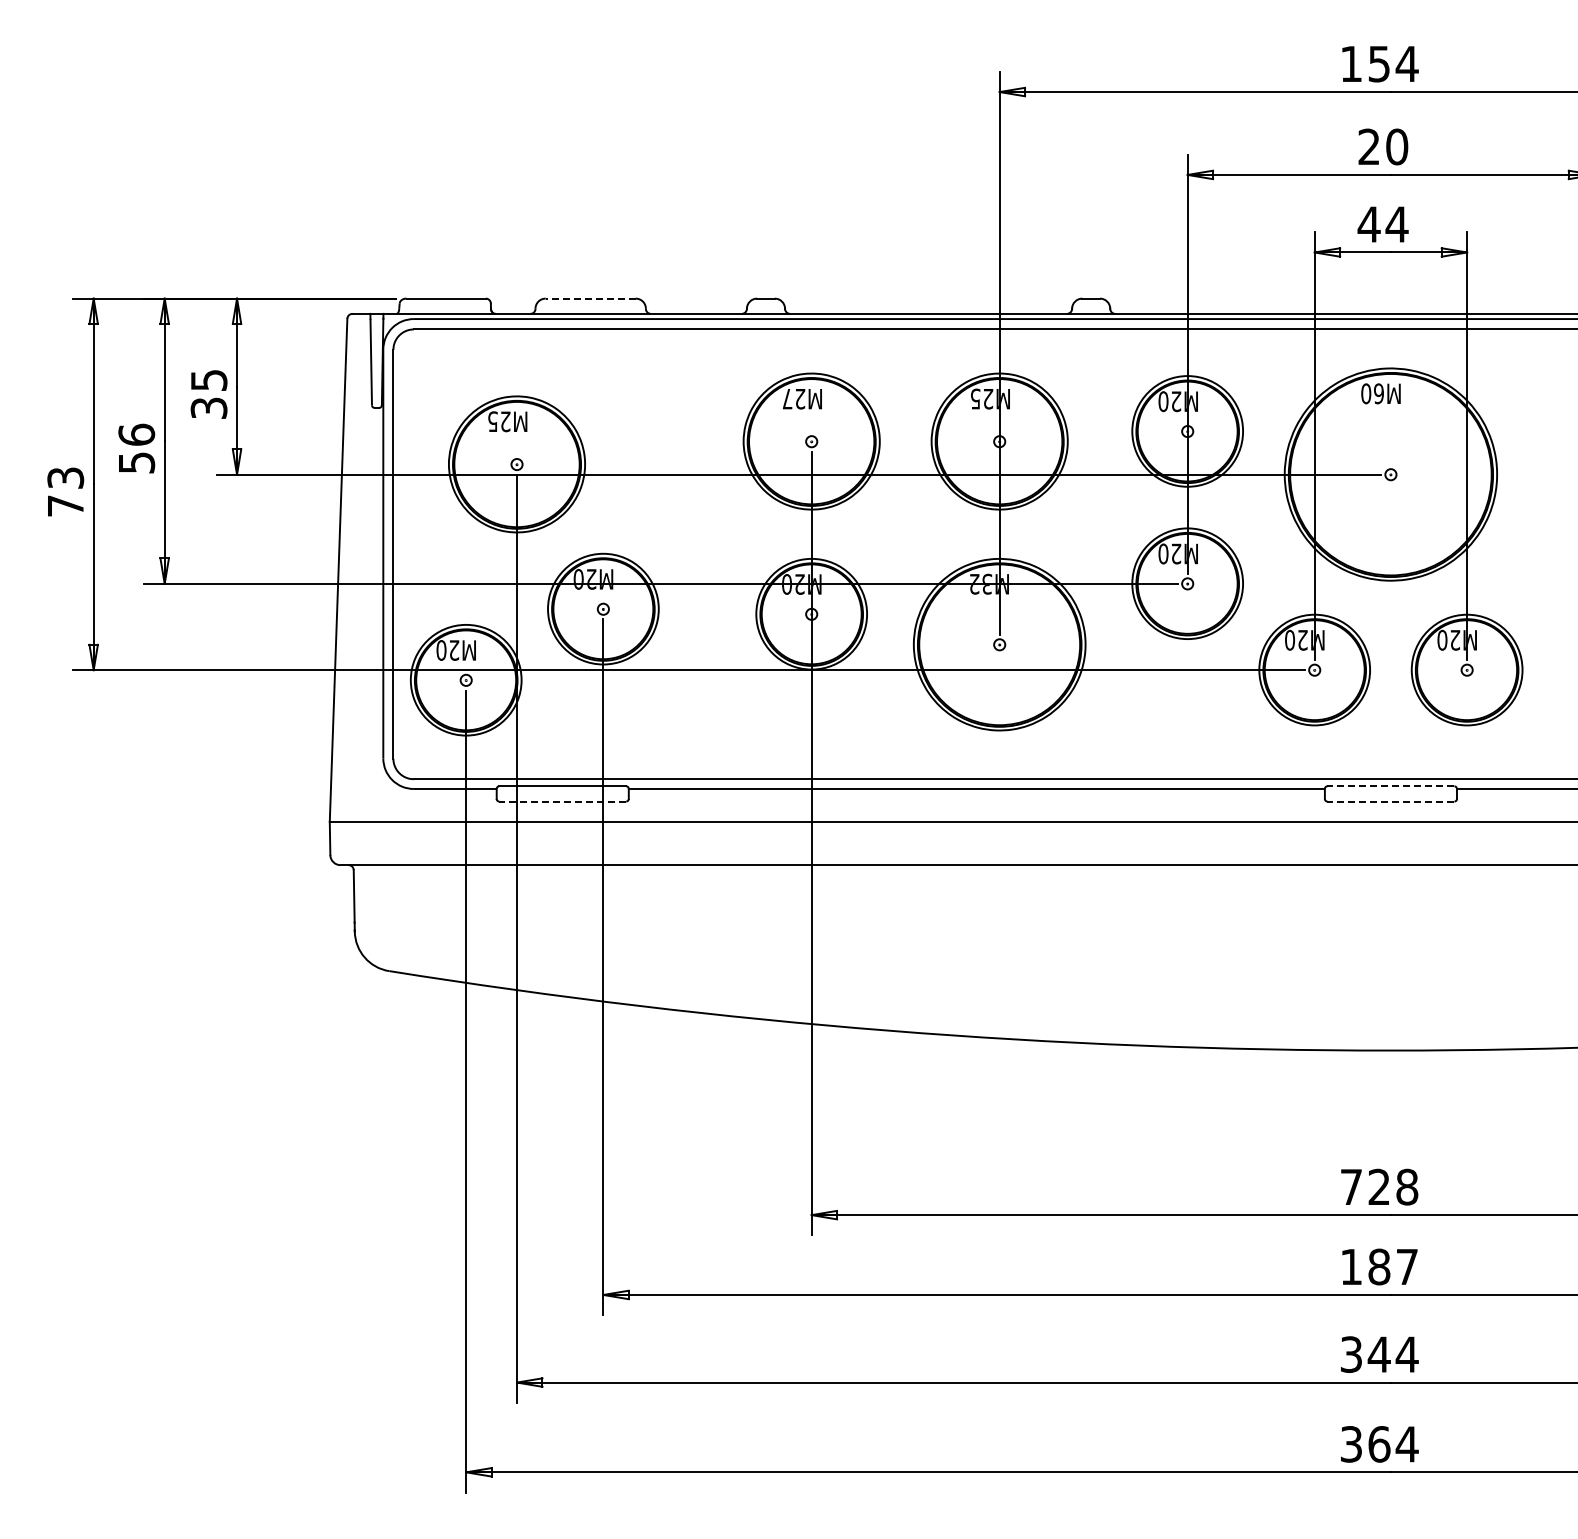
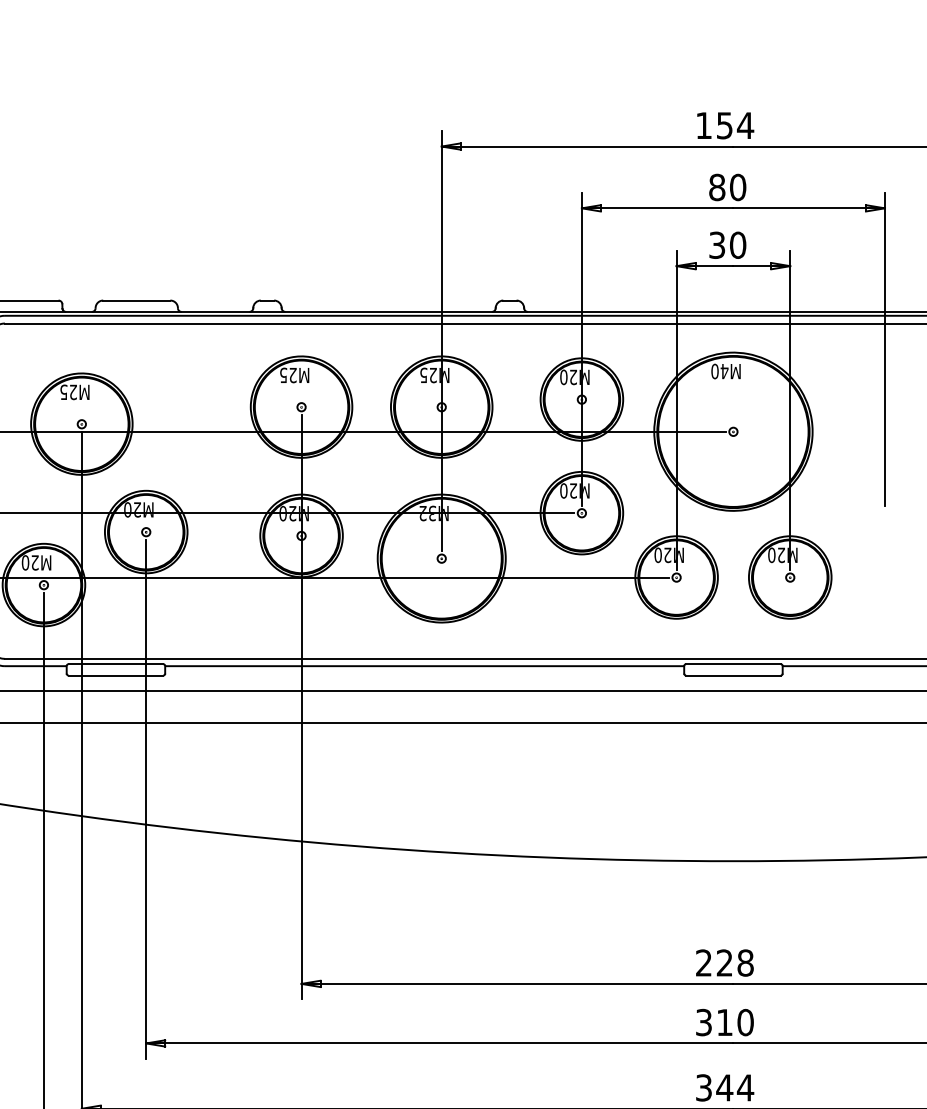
text: (1369, 146) -> (717, 187), 20 -> 80
text: (1382, 224) -> (727, 245), 44 -> 30
line: (590, 298) -> (136, 300), dashed -> solid
text: (1378, 393) -> (724, 371), M60 -> M40
text: (787, 398) -> (283, 375), M27 -> M25
line: (1390, 786) -> (733, 664), dashed -> solid
line: (562, 801) -> (115, 675), dashed -> solid
line: (1390, 801) -> (733, 675), dashed -> solid
text: (1350, 1186) -> (703, 962), 728 -> 228
text: (1379, 1266) -> (724, 1022), 187 -> 310

